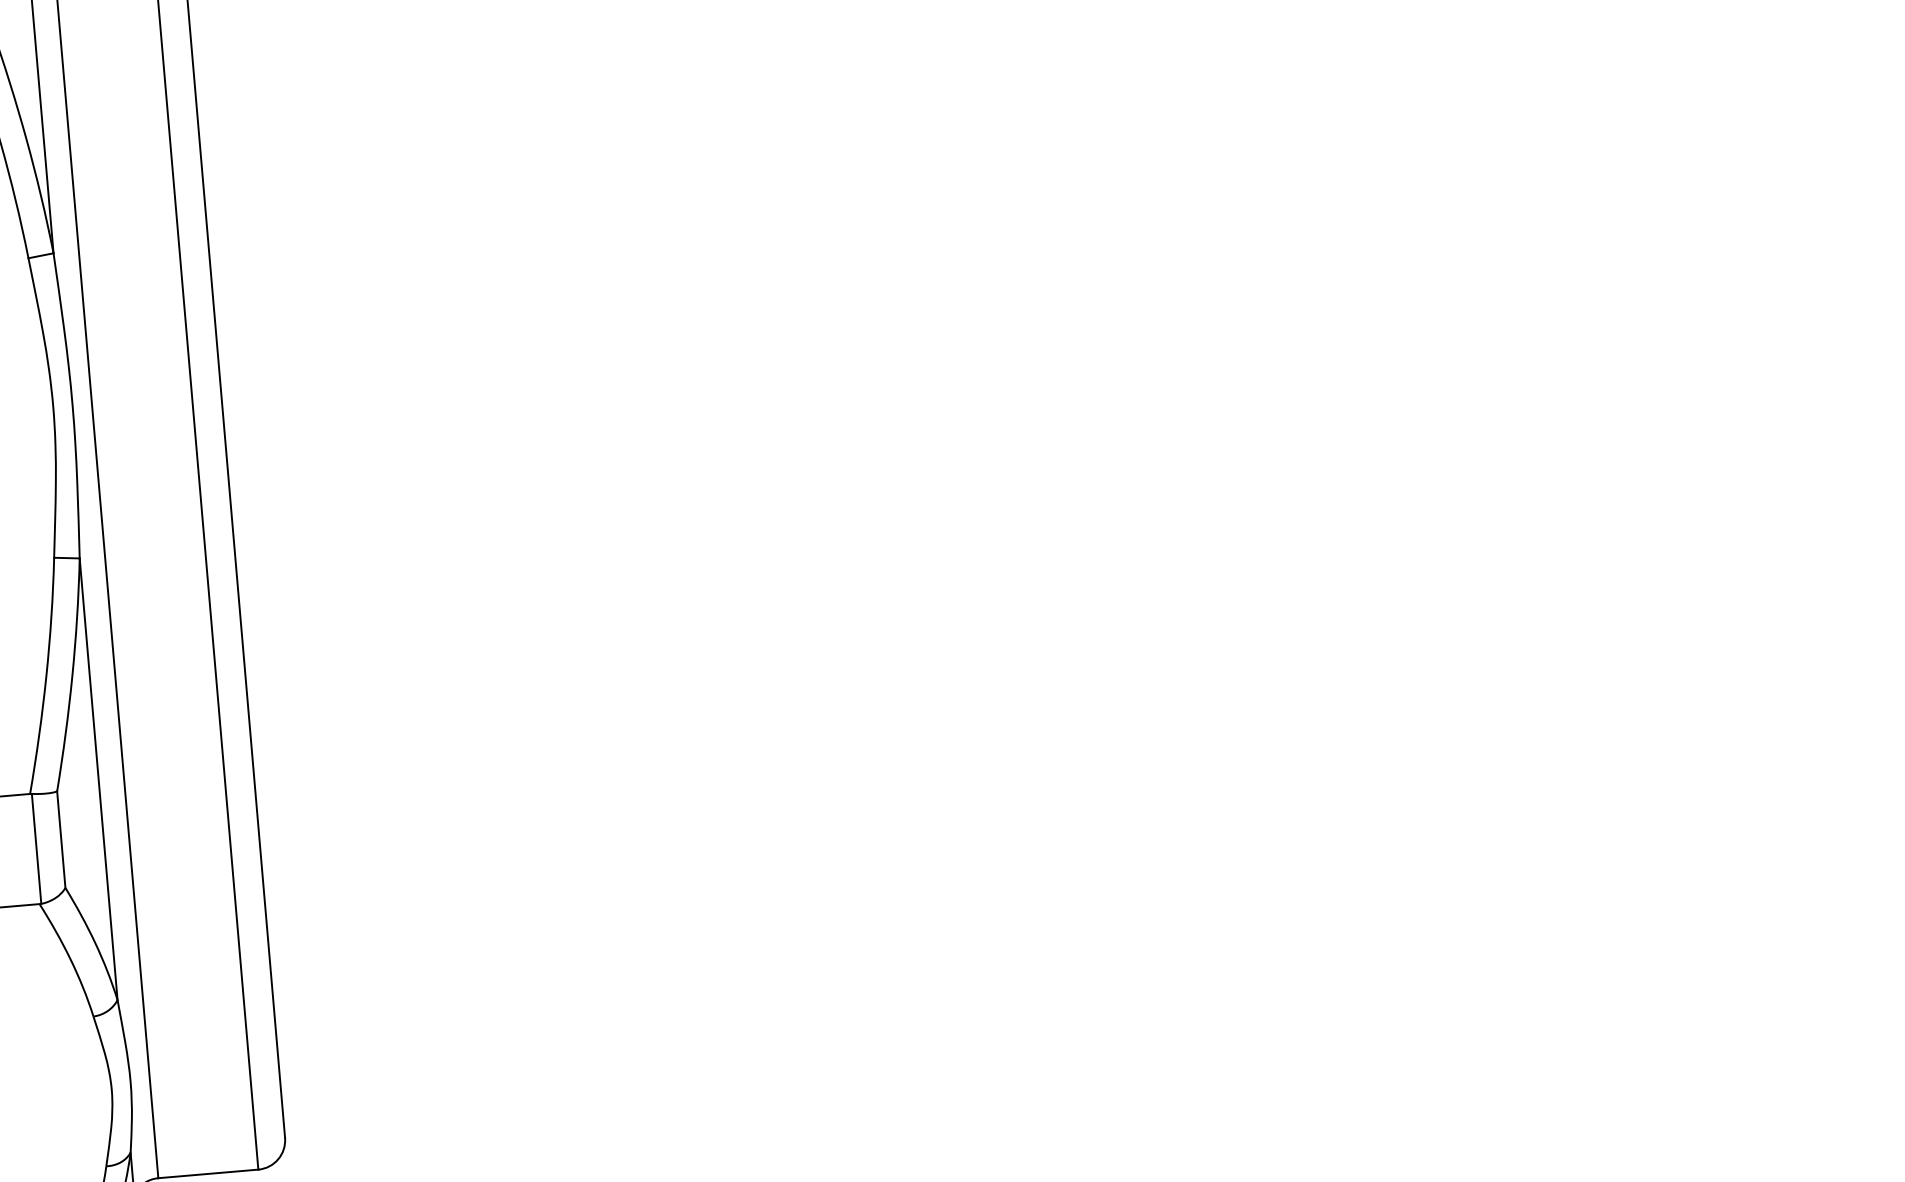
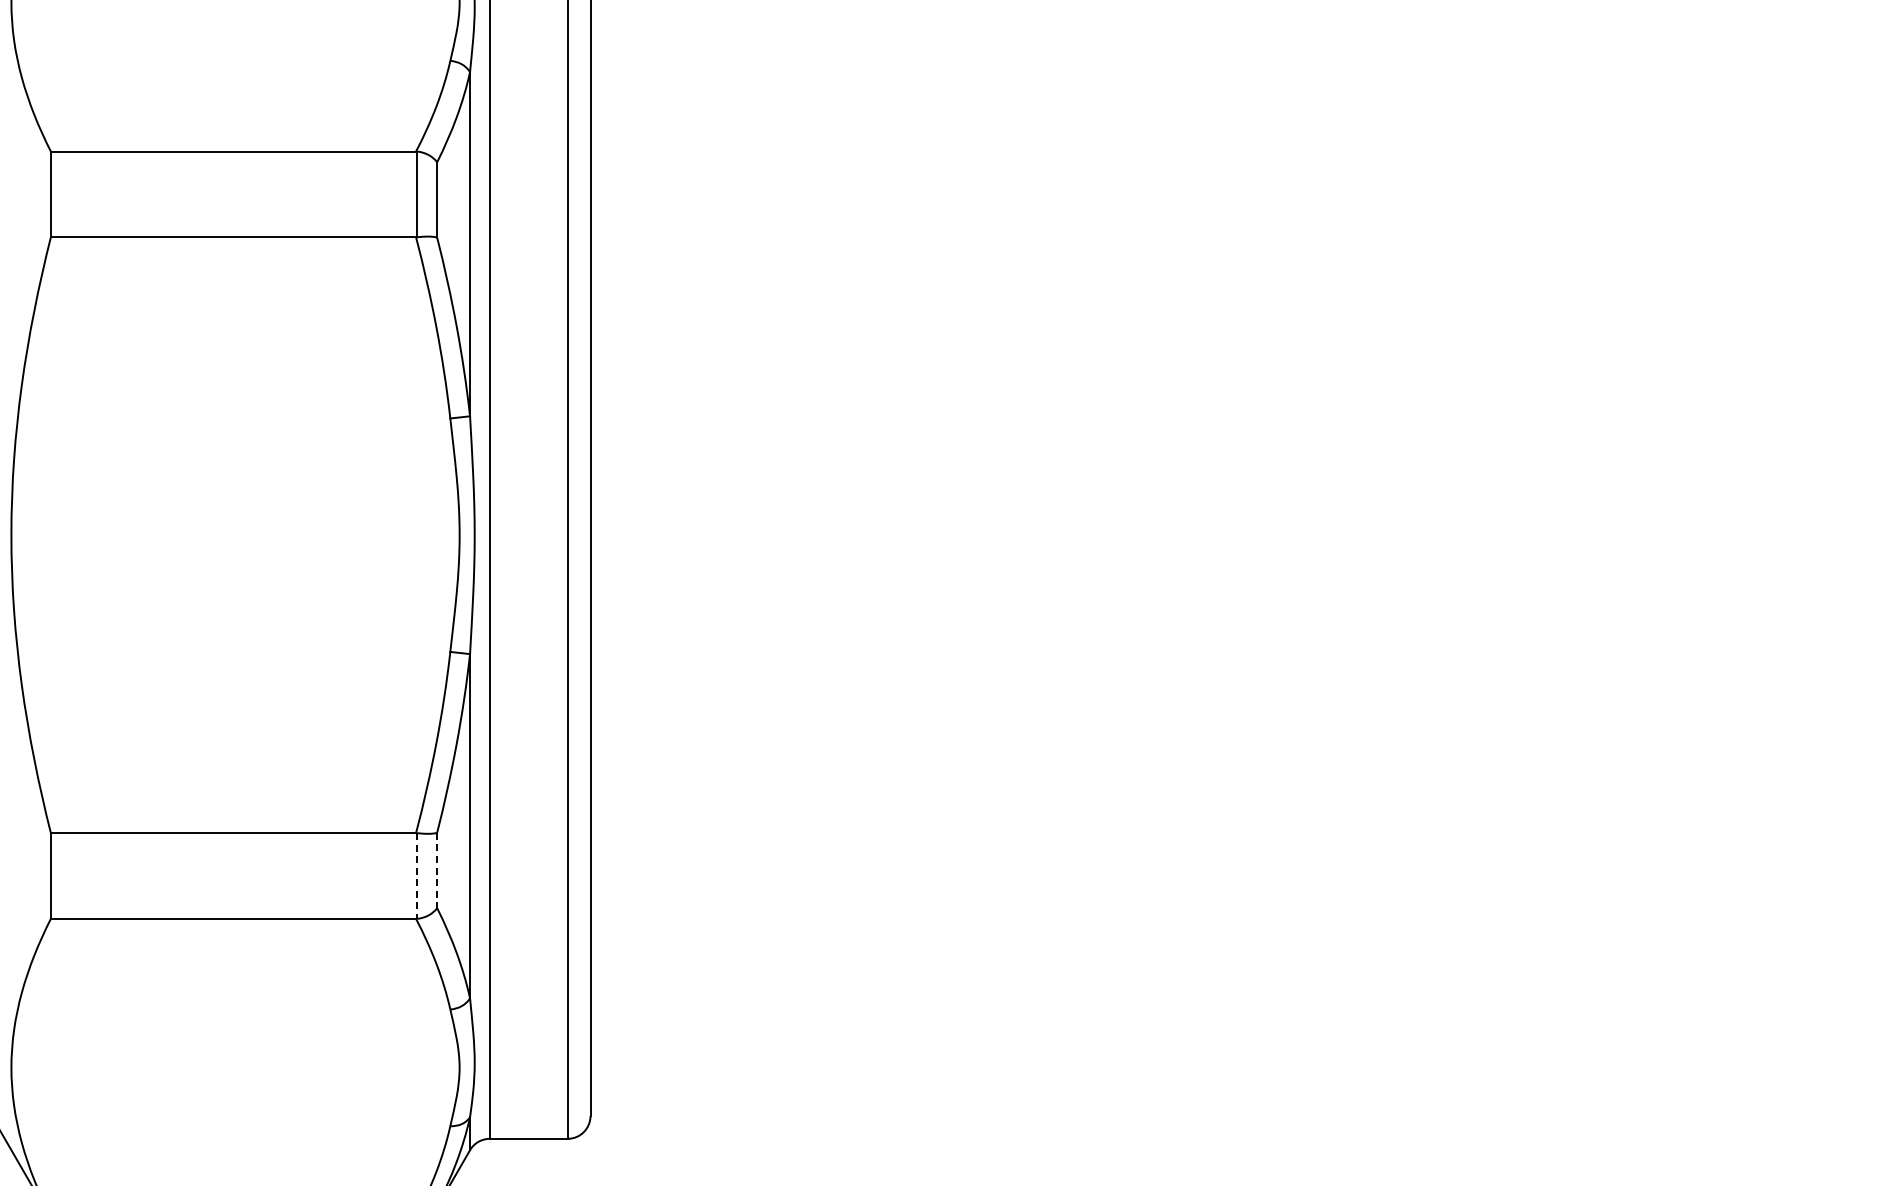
line: (61, 839) -> (437, 870), solid -> dashed
line: (36, 849) -> (417, 876), solid -> dashed

